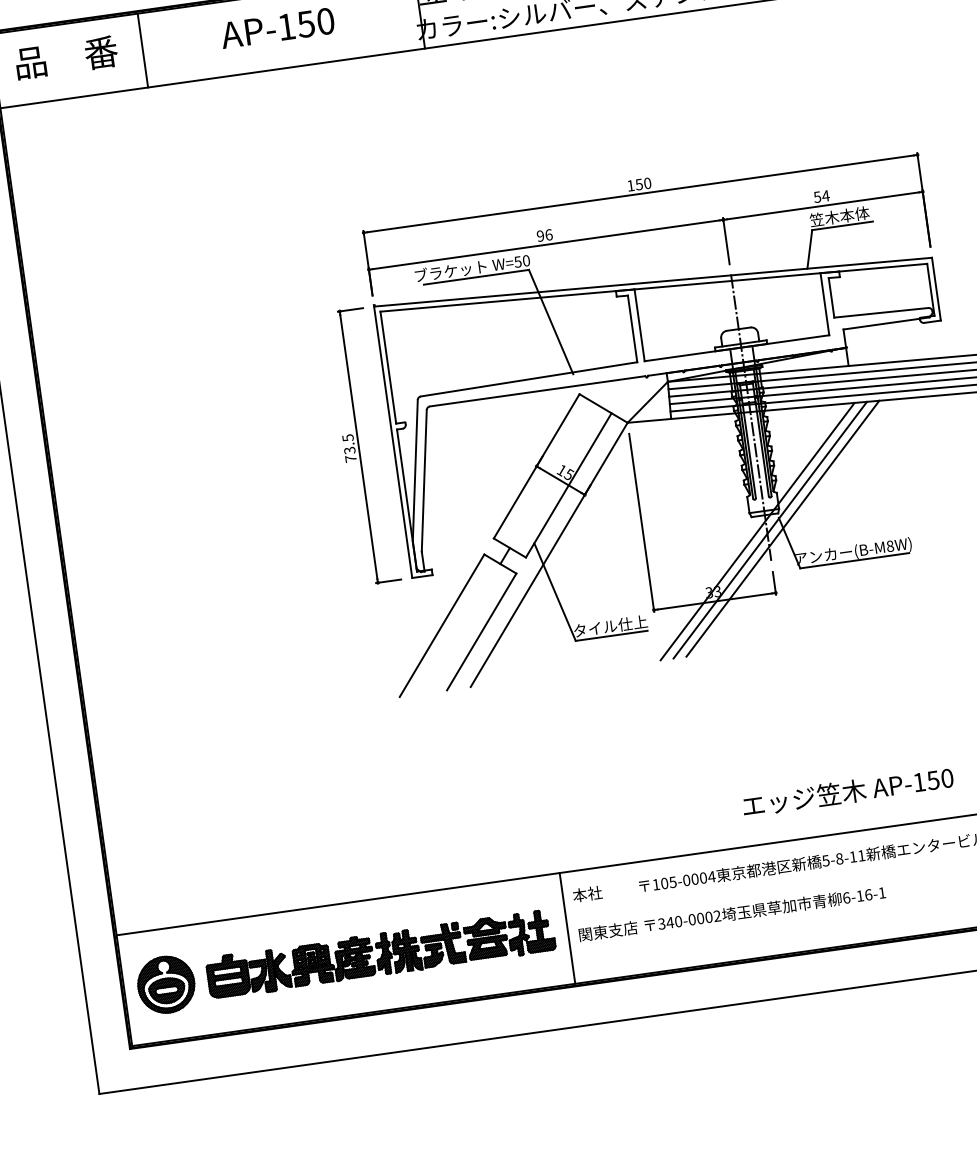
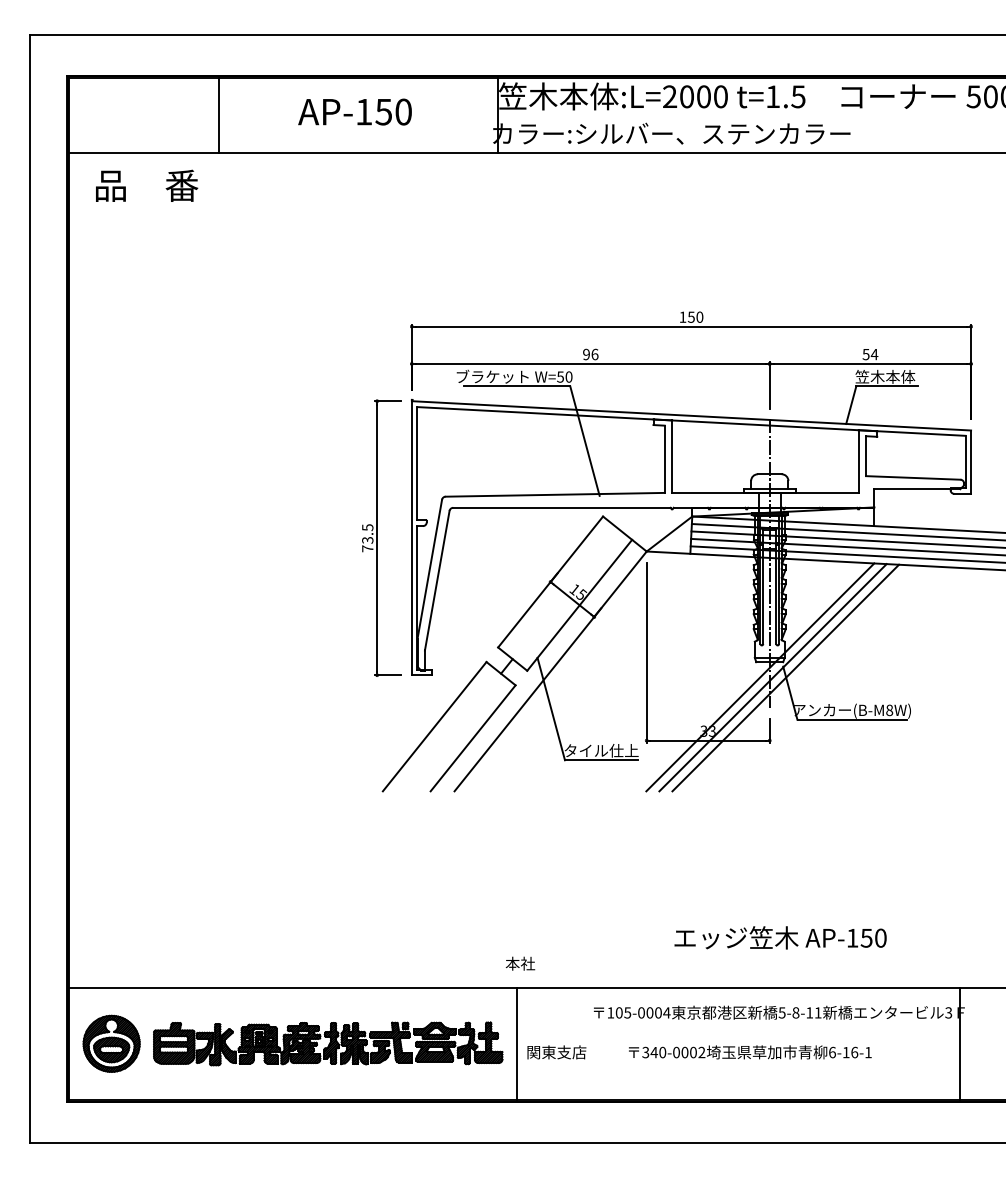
text: (67, 57) -> (147, 185), moved
text: (847, 791) -> (780, 937), moved
text: (587, 893) -> (520, 963), moved
text: (765, 909) -> (750, 1052), moved

